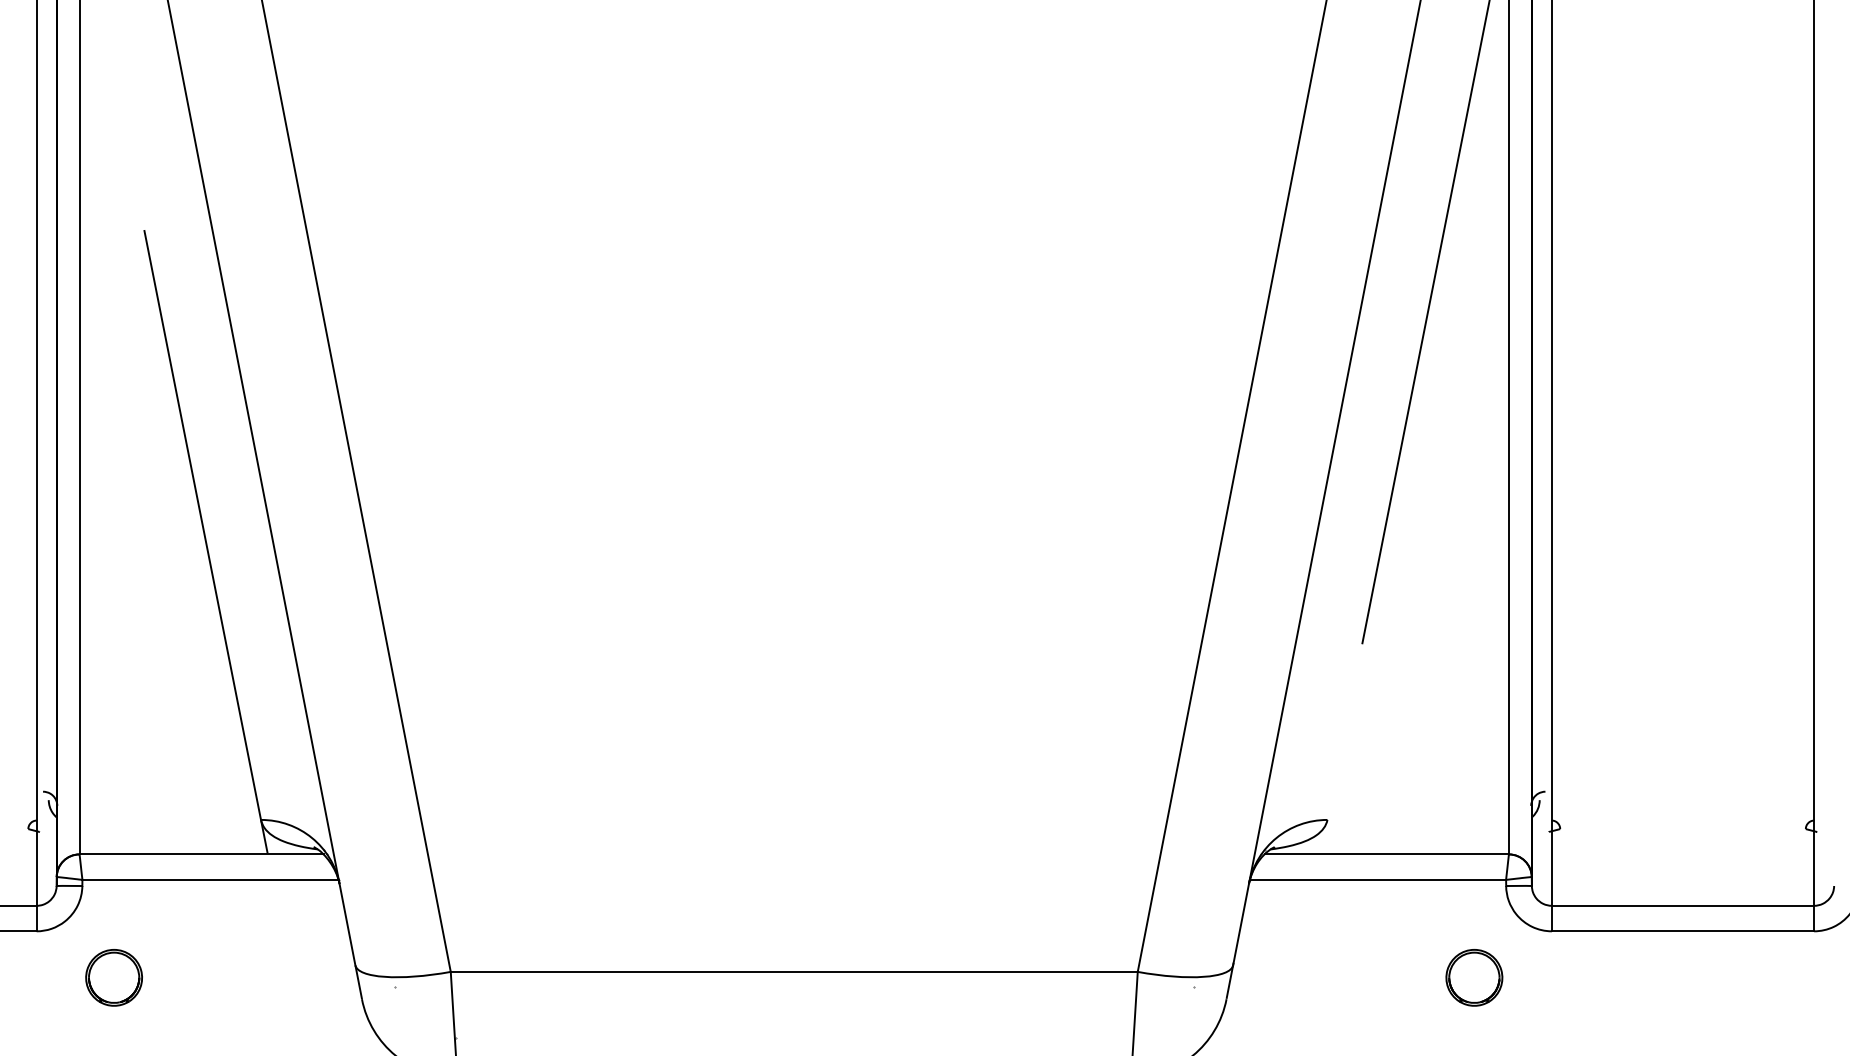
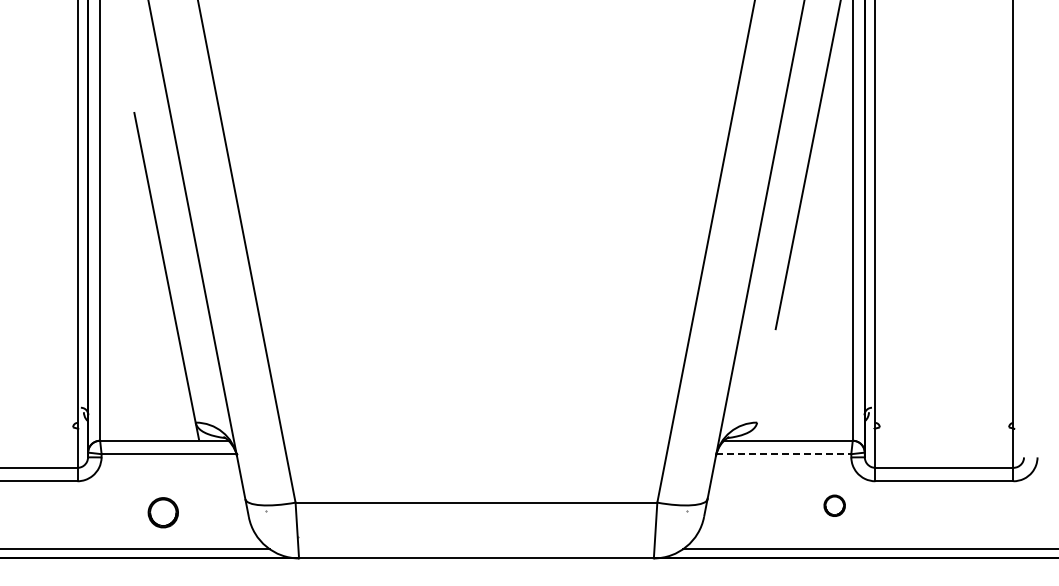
line: (1379, 880) -> (784, 454), solid -> dashed
part: (112, 977) -> (162, 512), moved
part: (1474, 977) -> (834, 505), size x0.7

